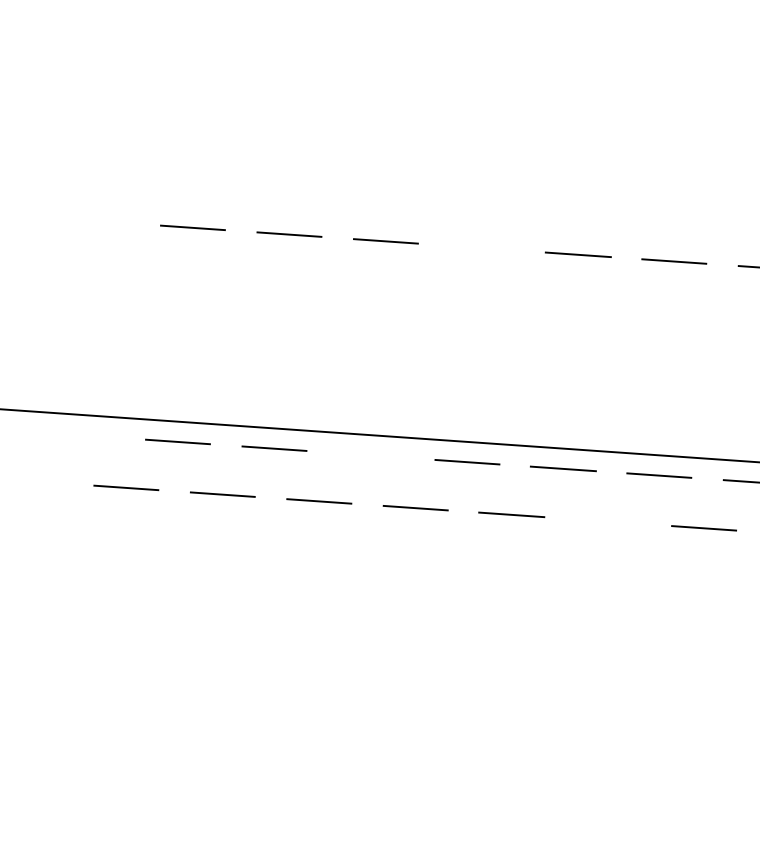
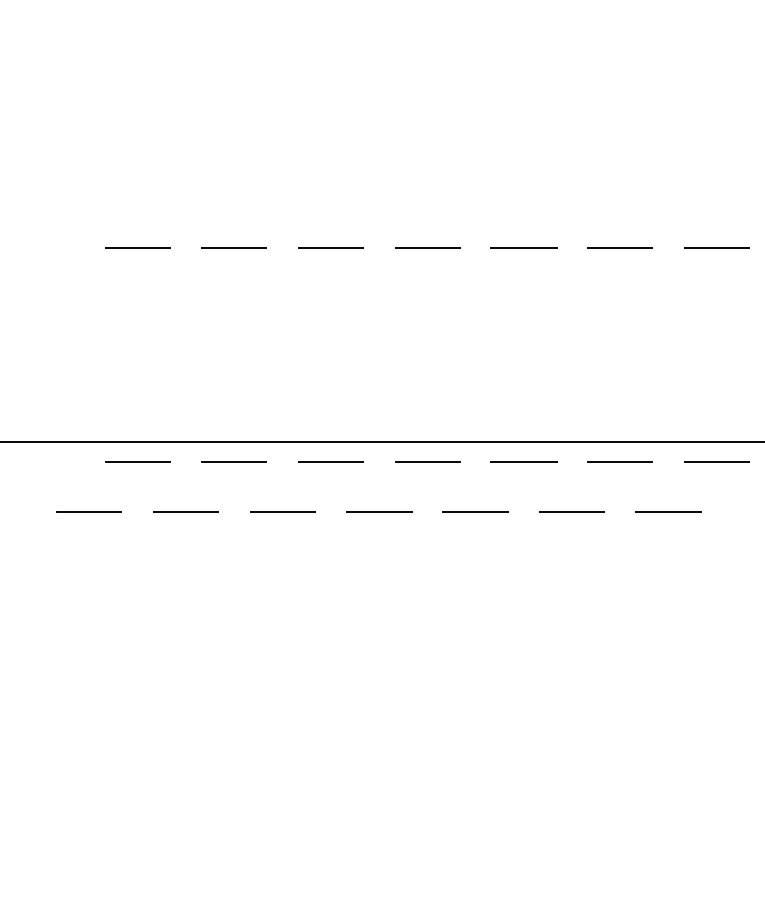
line: (482, 248) -> (427, 247), added
line: (371, 455) -> (331, 462), added
line: (607, 521) -> (571, 511), added

